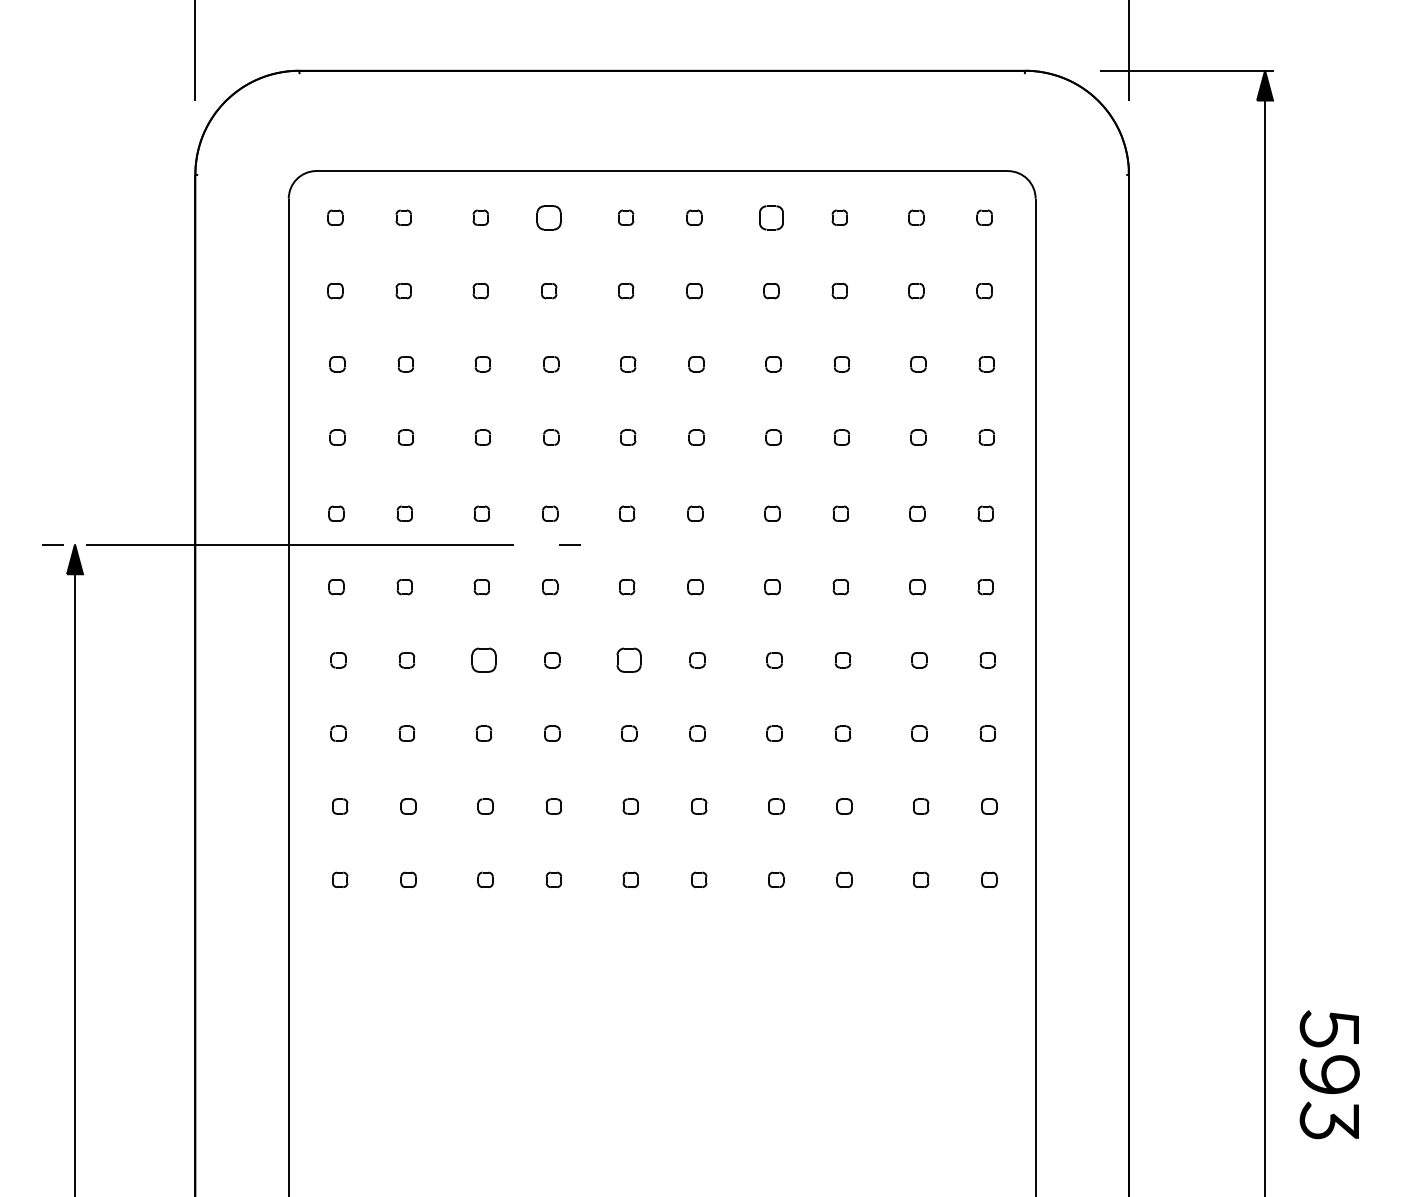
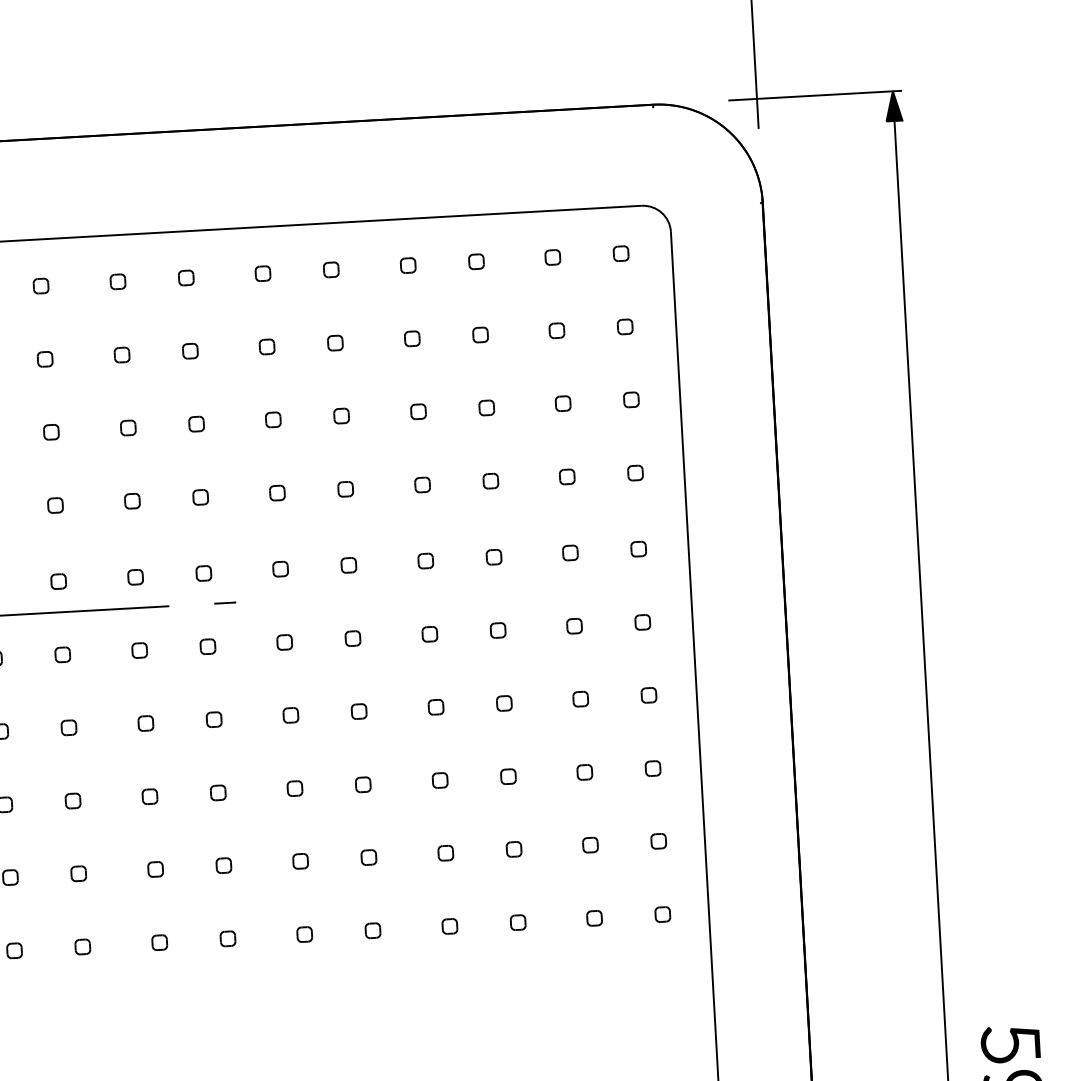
part: (549, 217) -> (186, 277), size x0.62
part: (771, 217) -> (408, 265), size x0.62
part: (483, 660) -> (145, 723), size x0.62
part: (629, 660) -> (291, 715), size x0.62

